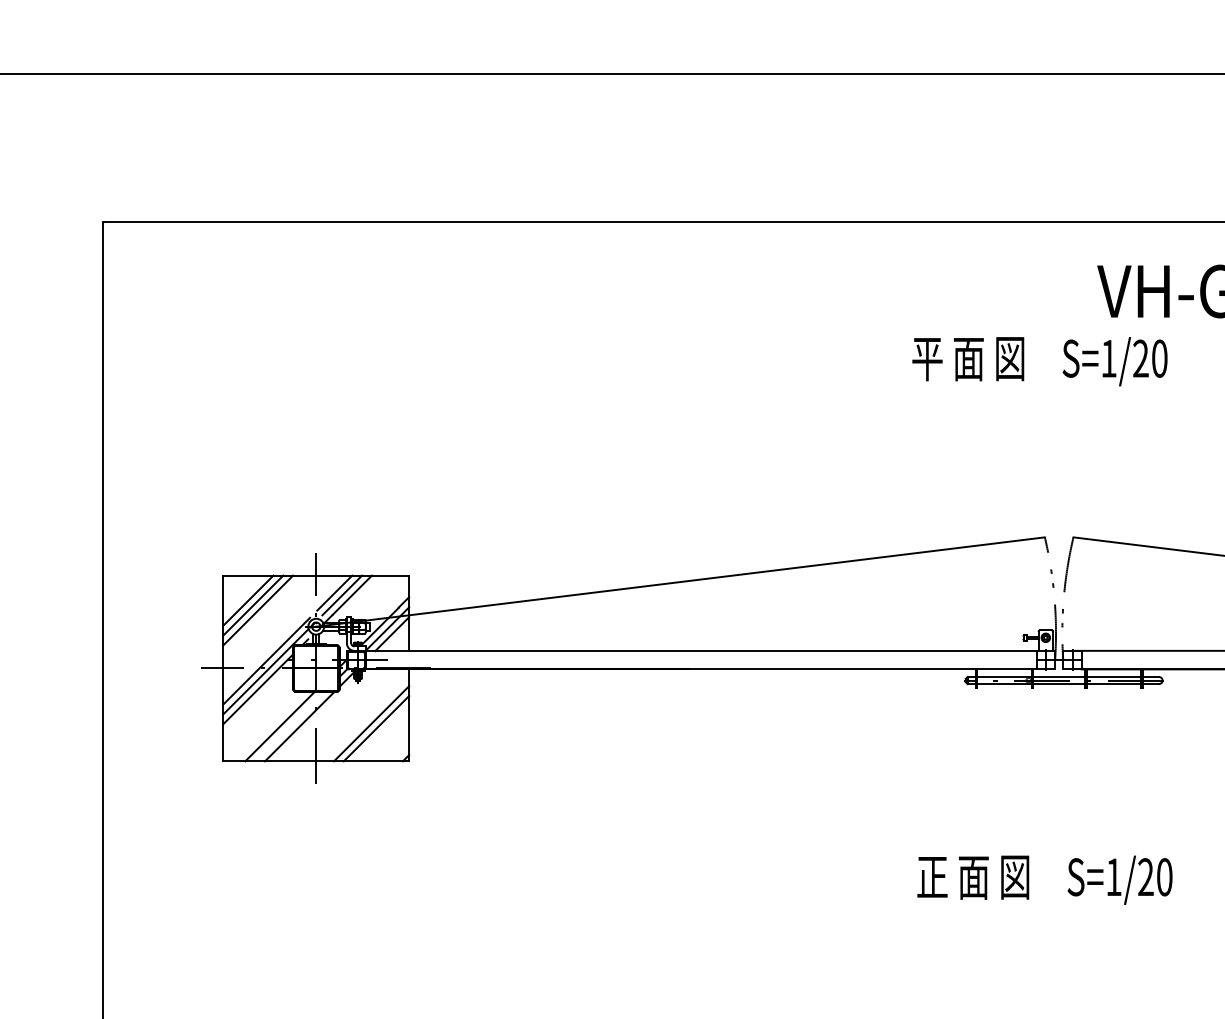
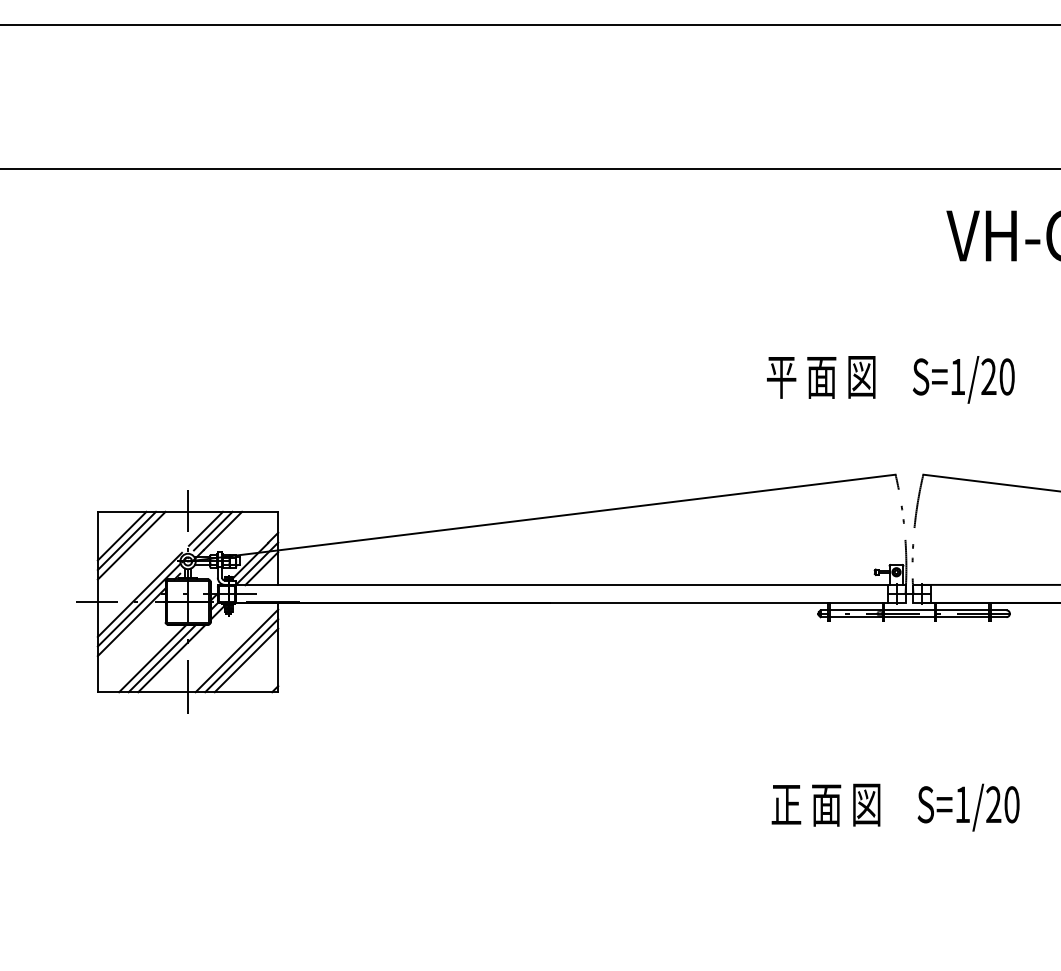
text: (1039, 361) -> (890, 379), moved
line: (366, 718) -> (236, 650), added
line: (289, 726) -> (162, 658), added

